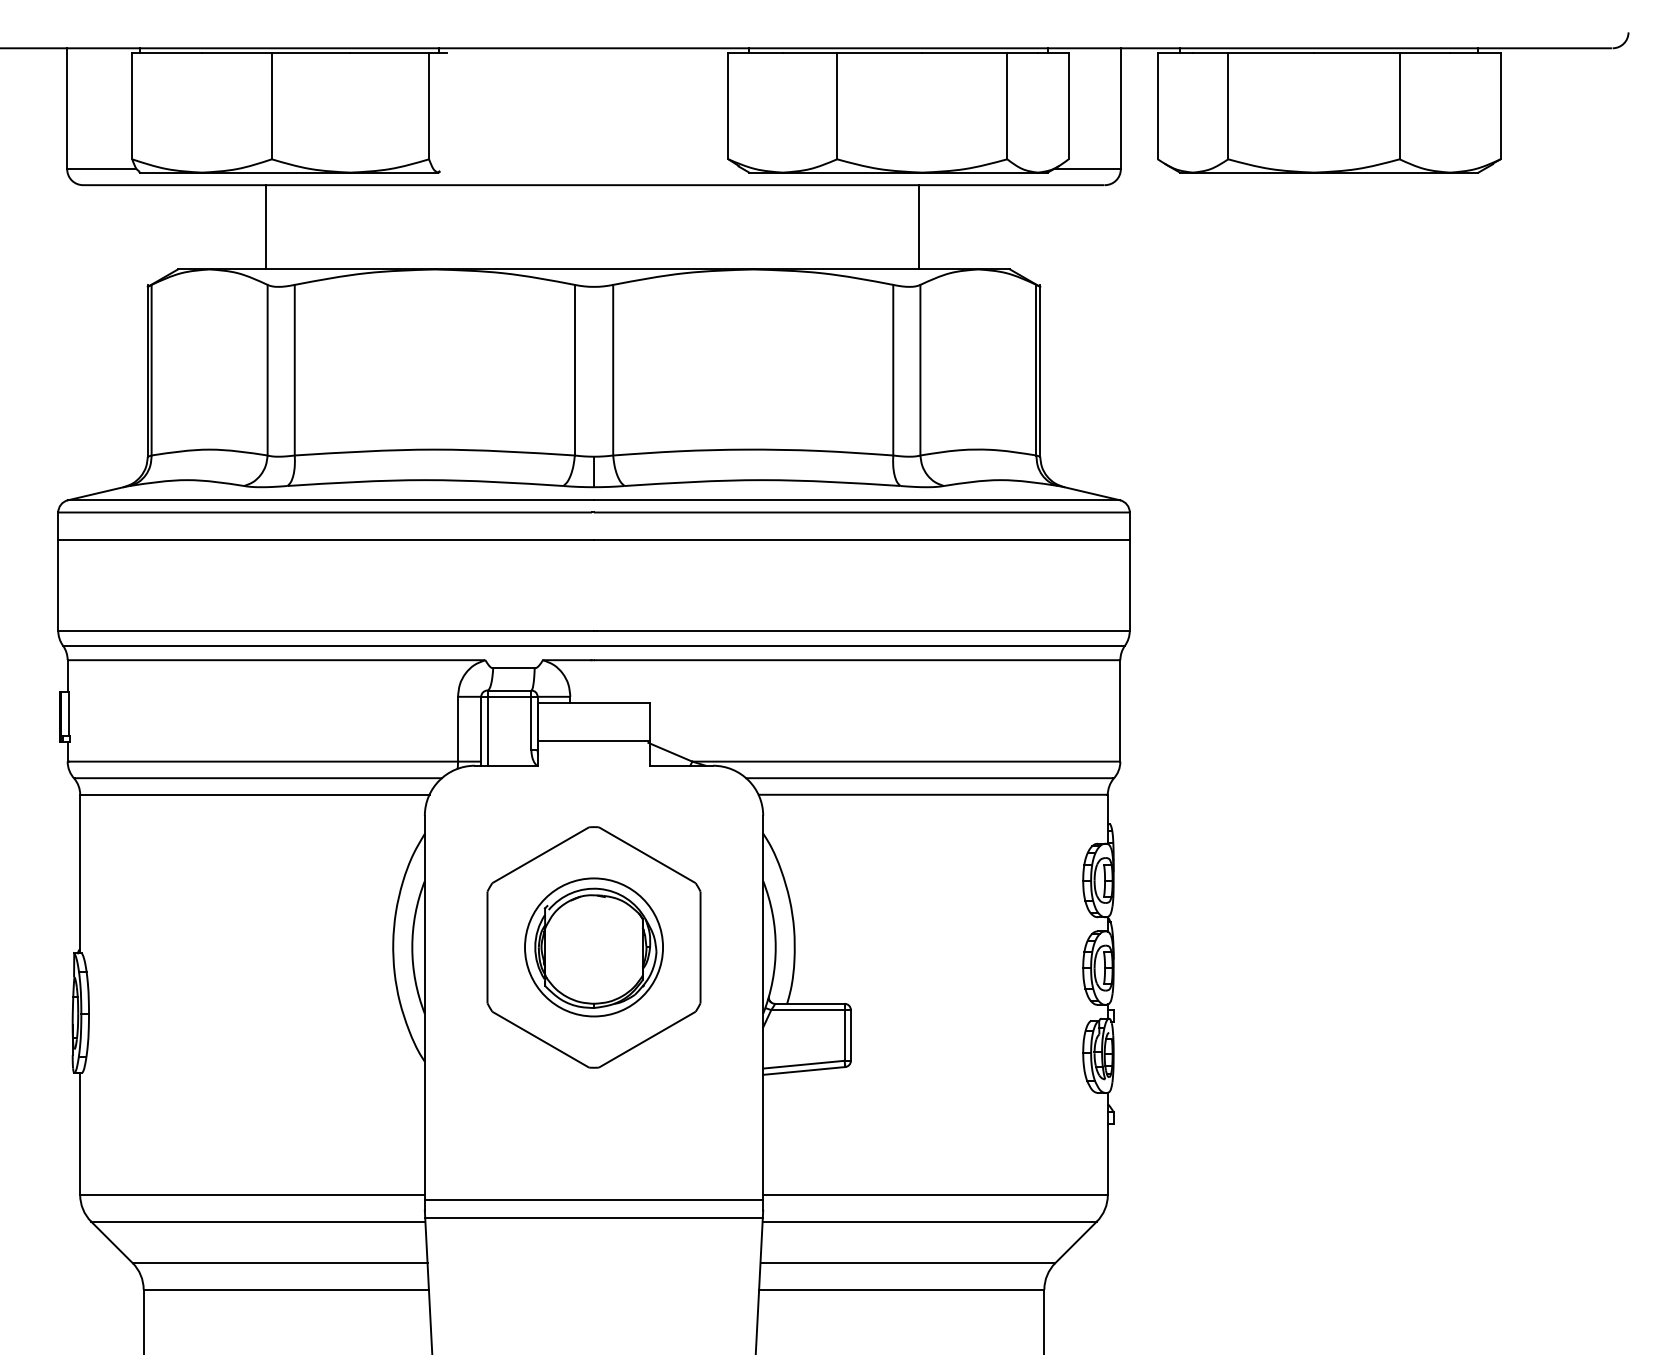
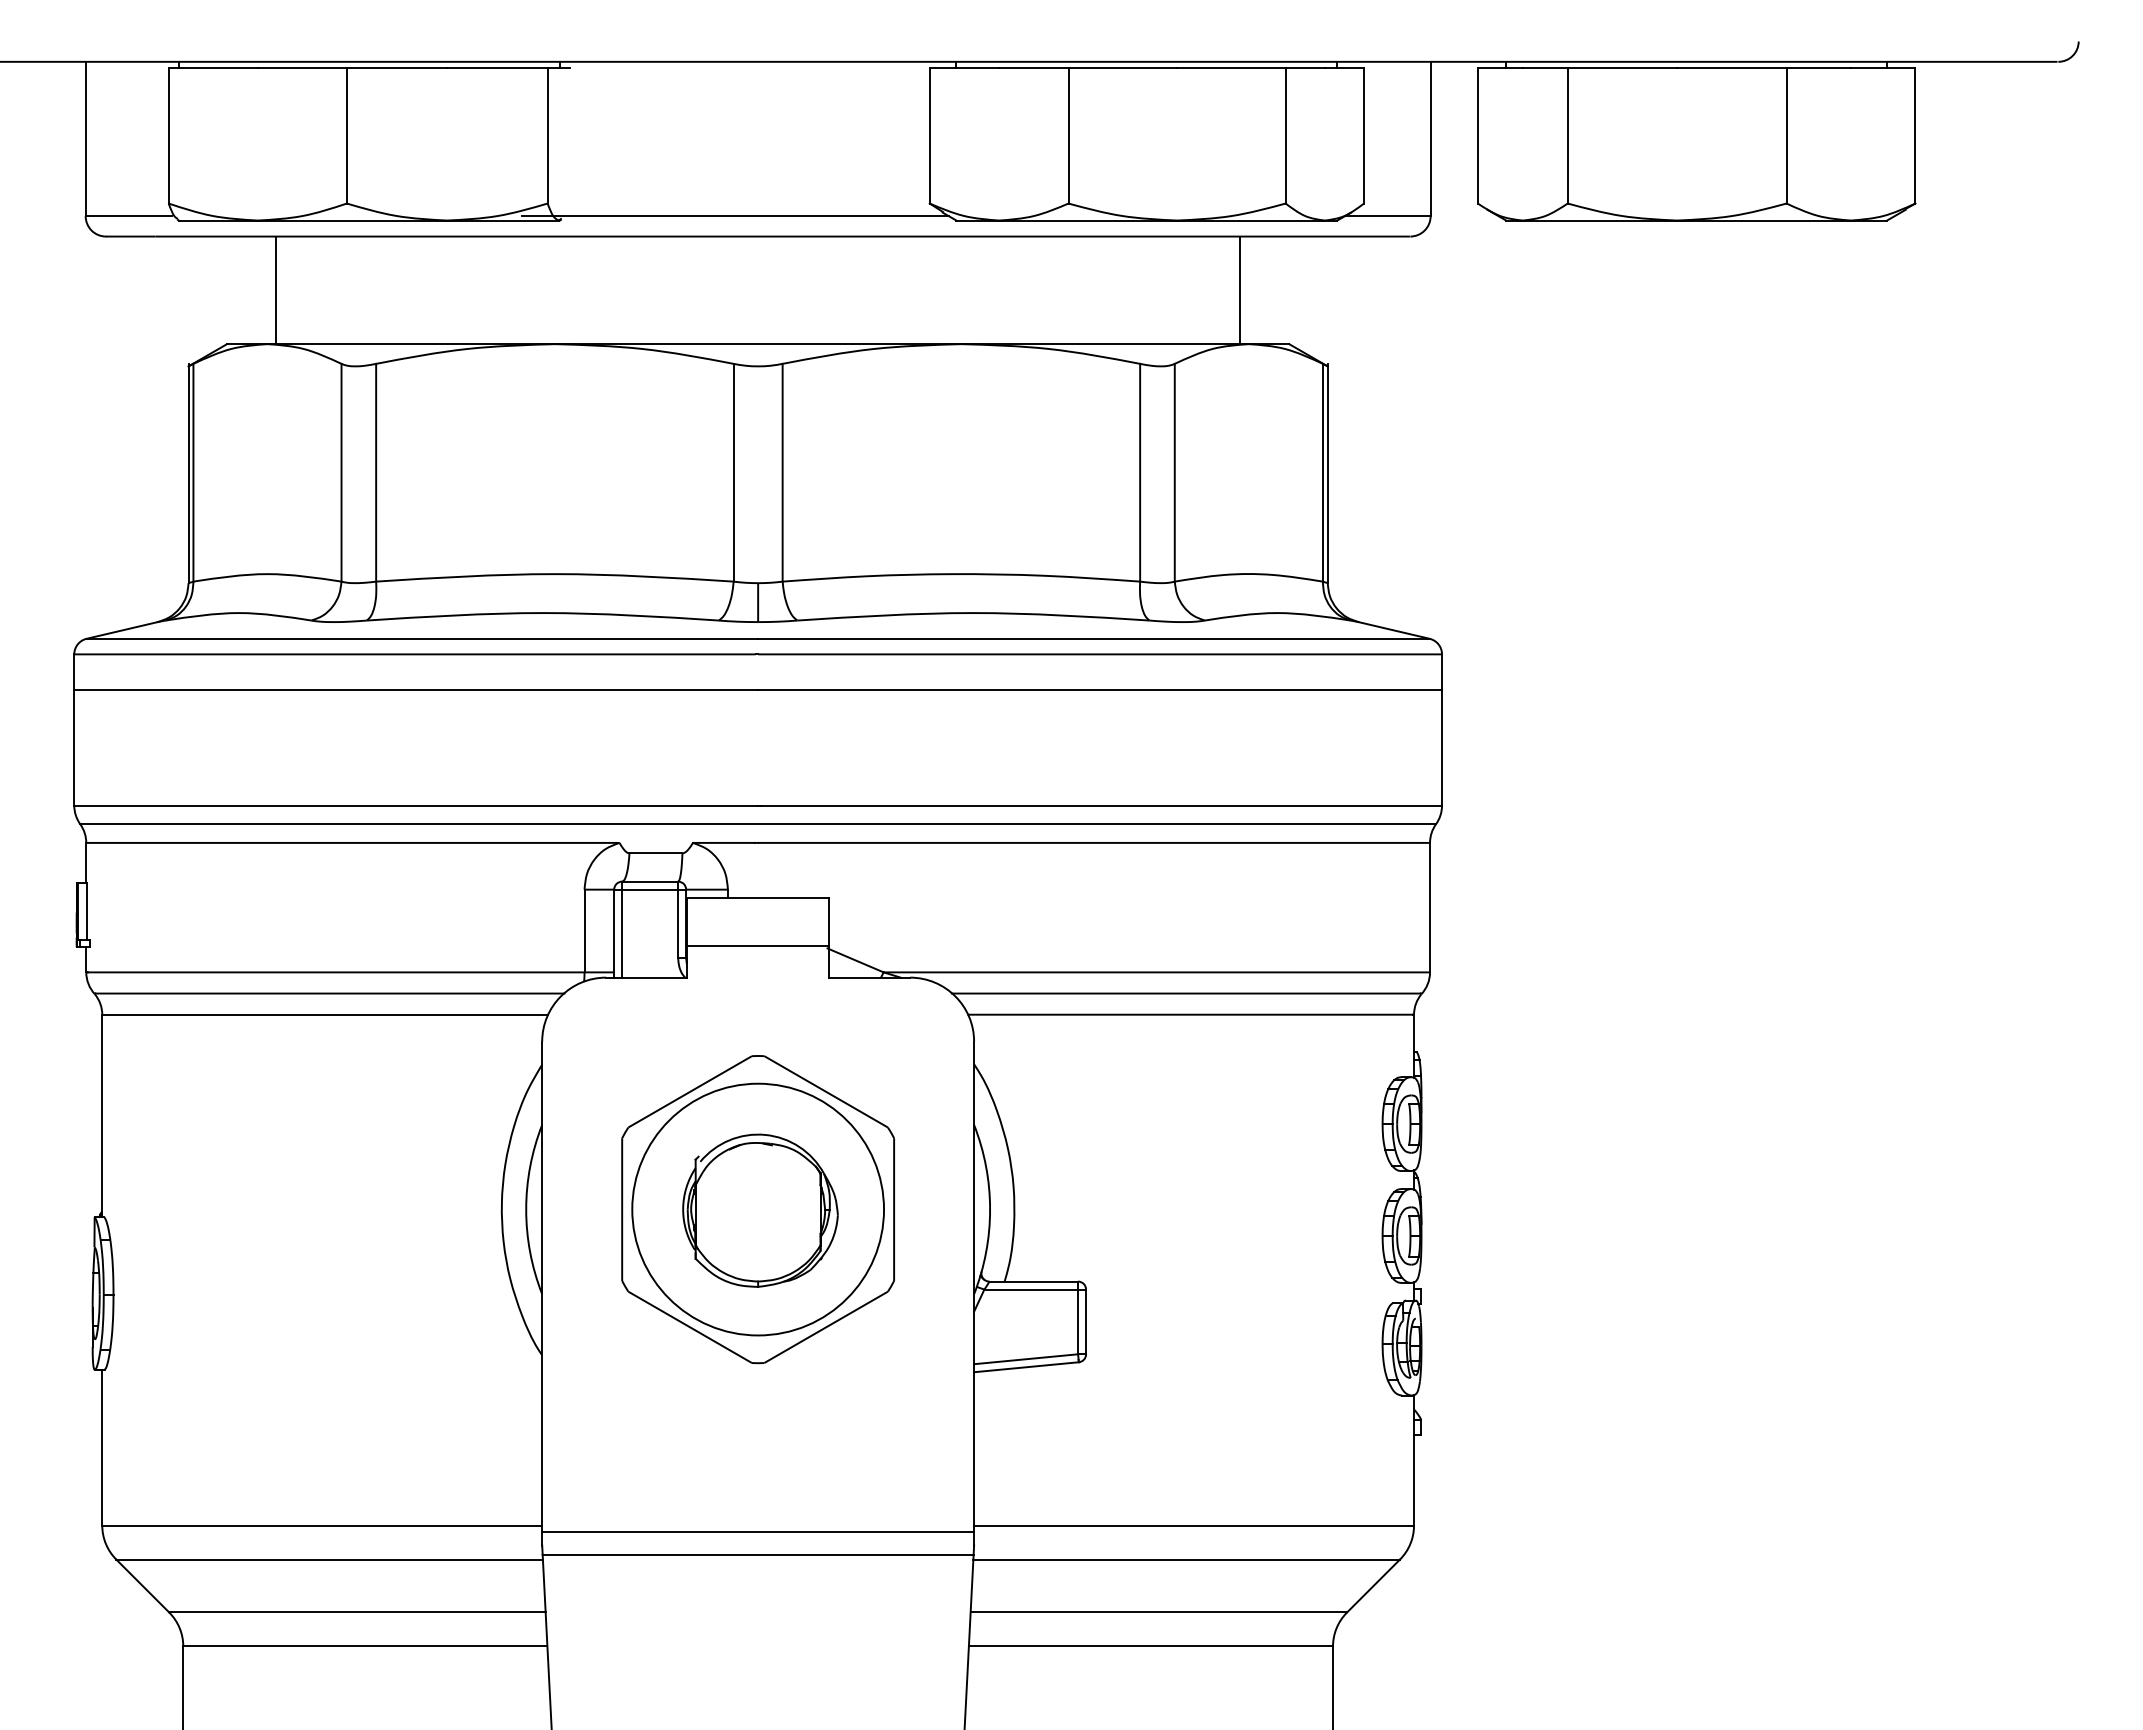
line: (576, 169) -> (735, 216), added
line: (266, 227) -> (275, 290), moved
line: (918, 227) -> (1240, 290), moved
circle: (594, 947) -> (758, 1209), size x1.43

